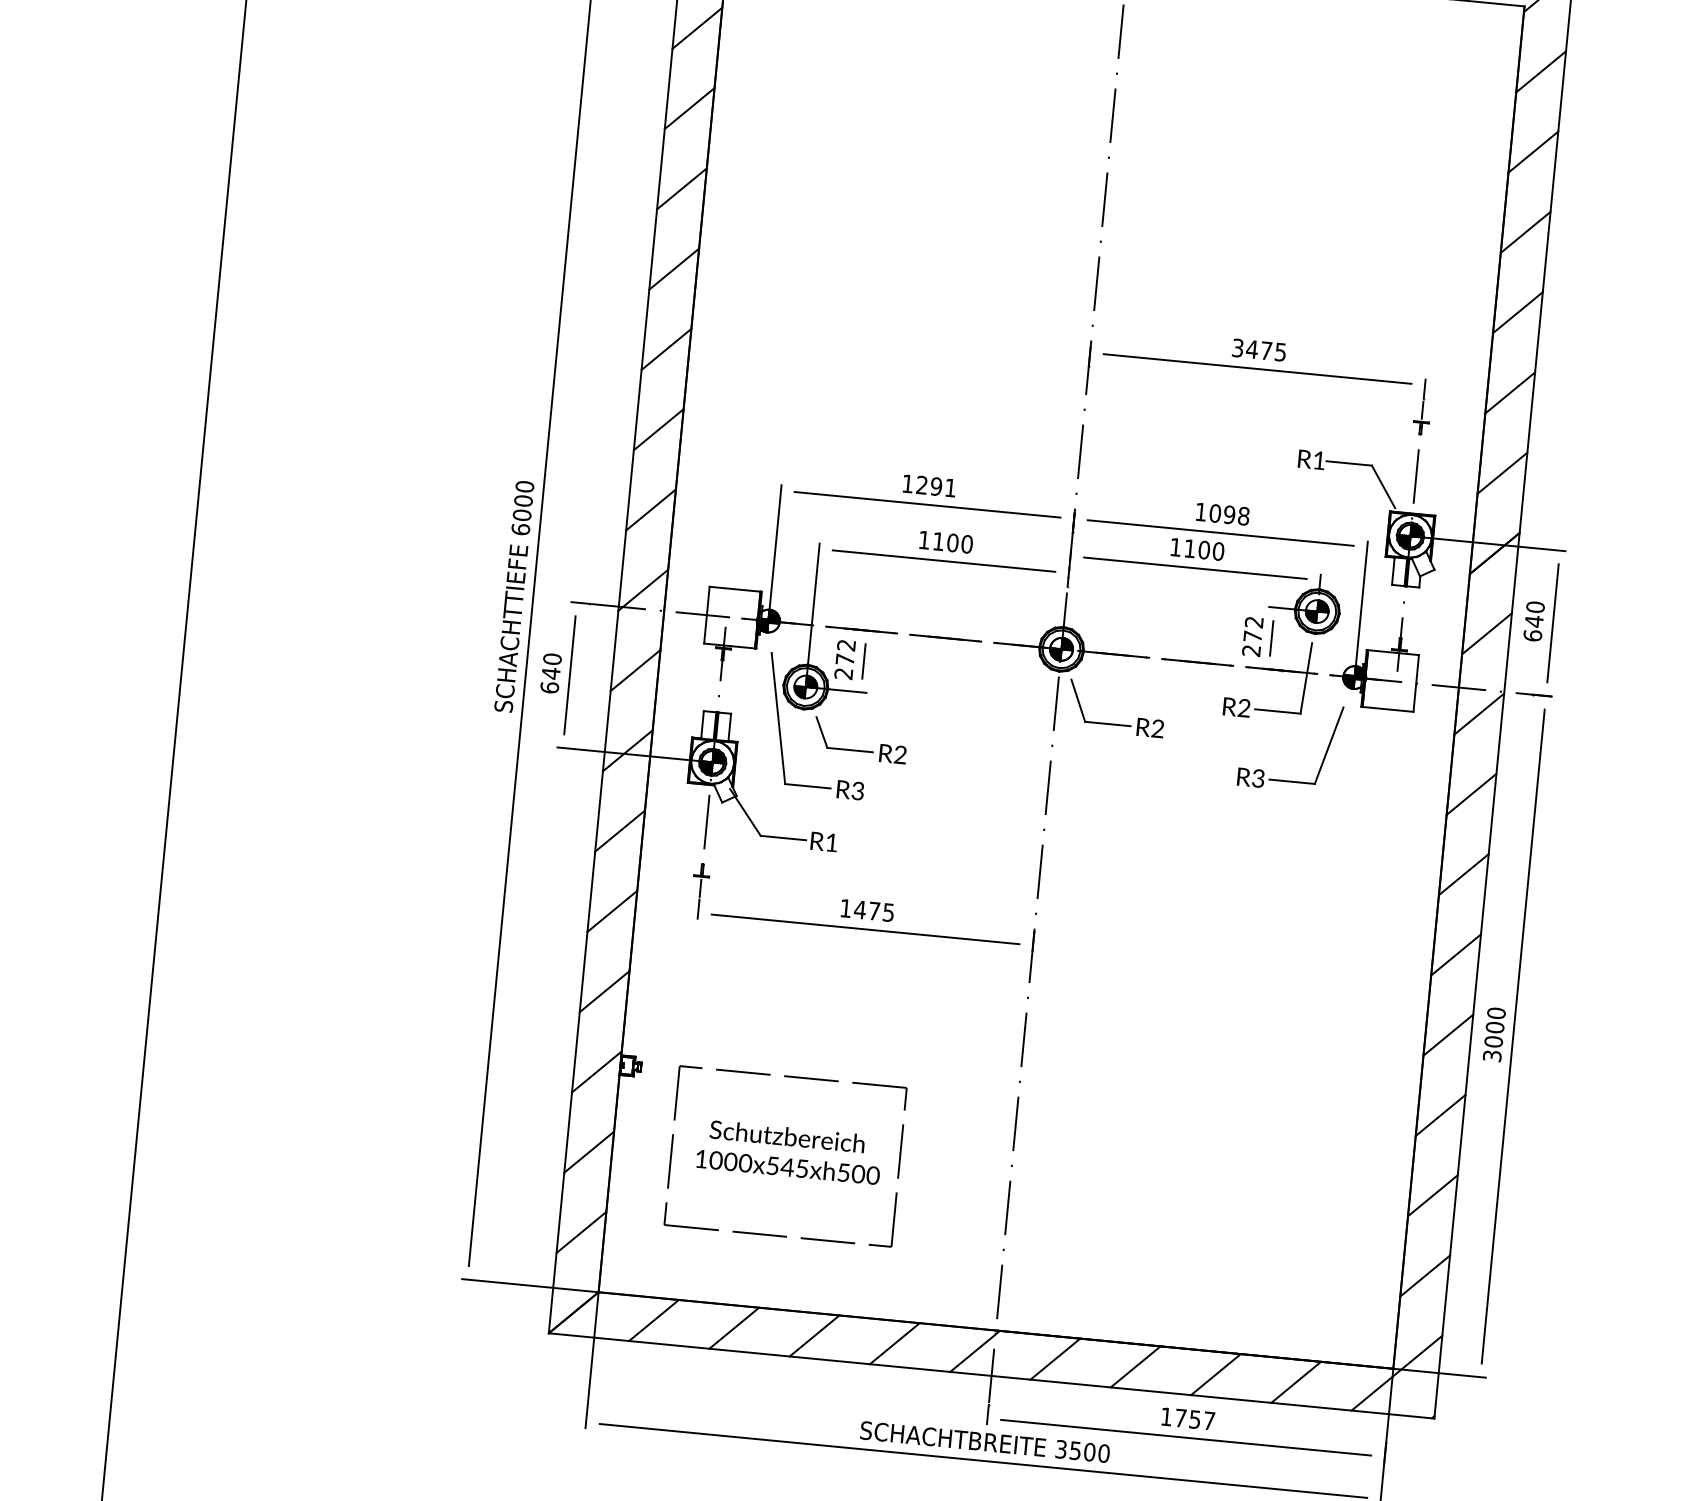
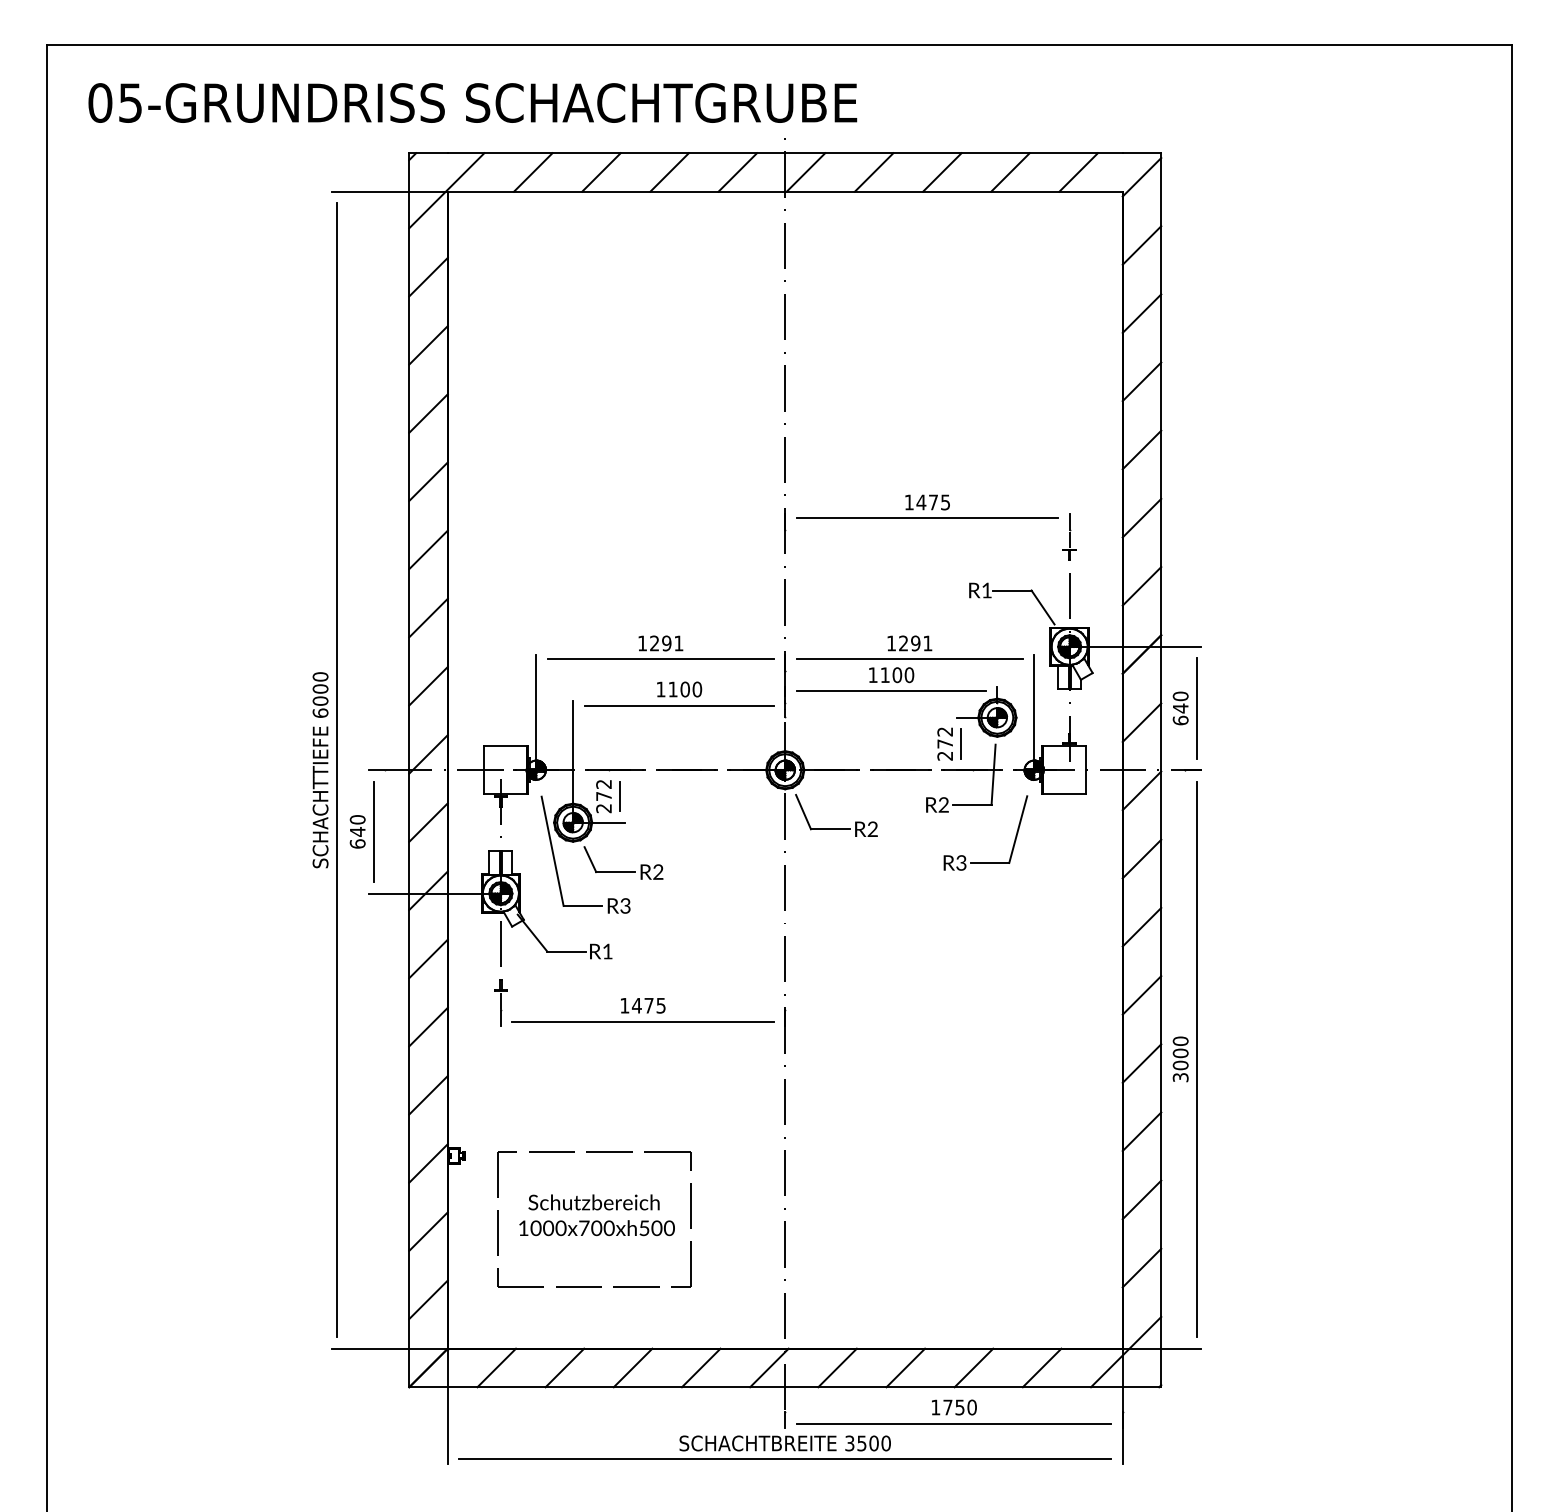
text: (1237, 348) -> (908, 502), 3475 -> 1475
text: (1229, 514) -> (915, 643), 1098 -> 1291
text: (787, 1167) -> (596, 1228), 1000x545xh500 -> 1000x700xh500
text: (1208, 1420) -> (971, 1407), 1757 -> 1750

